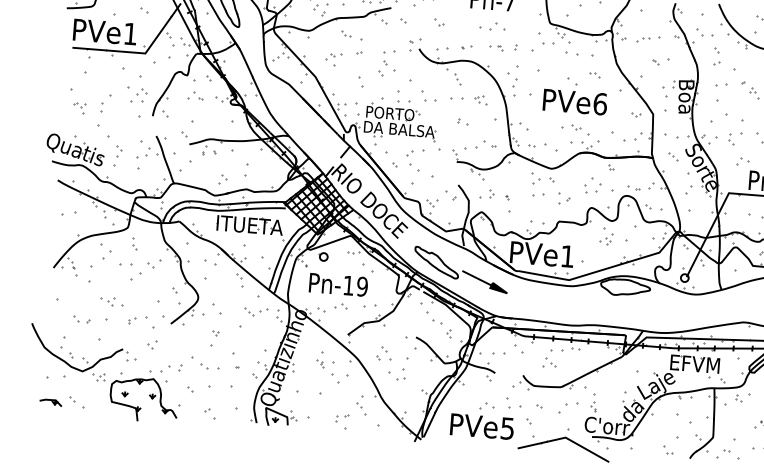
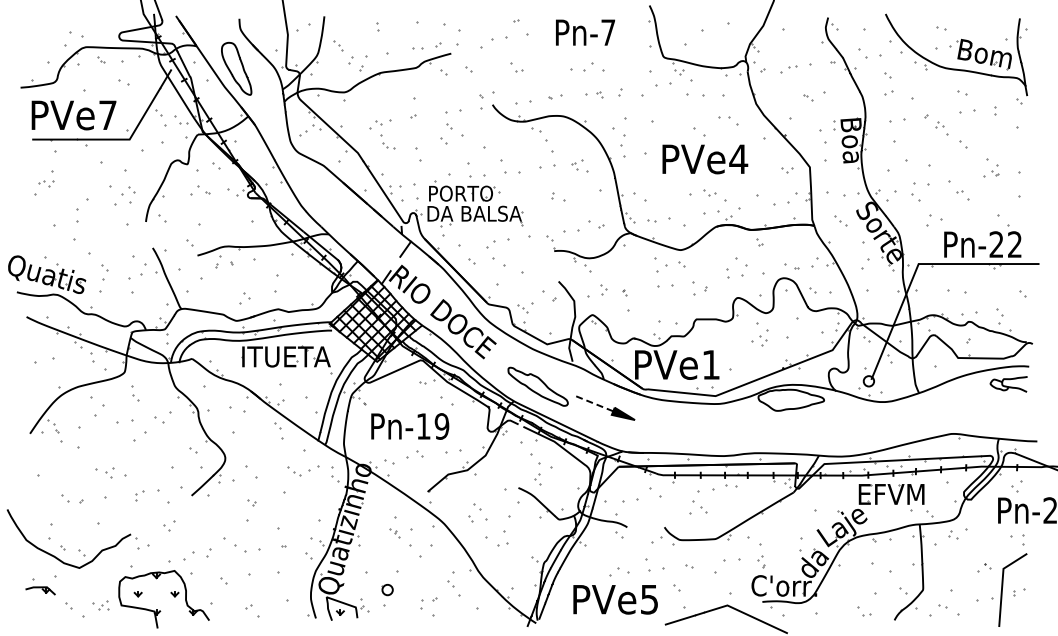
text: (130, 33) -> (107, 114), PVe1 -> PVe7
part: (345, 33) -> (388, 145), moved
part: (594, 74) -> (727, 120), size x1.6
part: (457, 79) -> (546, 141), size x1.6
part: (79, 104) -> (46, 183), moved
text: (600, 104) -> (738, 159), PVe6 -> PVe4
part: (730, 138) -> (915, 191), size x1.4
part: (323, 257) -> (387, 590), moved
line: (477, 278) -> (593, 403), solid -> dashed
part: (448, 333) -> (537, 479), moved
part: (98, 376) -> (100, 605), moved
part: (50, 402) -> (40, 590), moved

